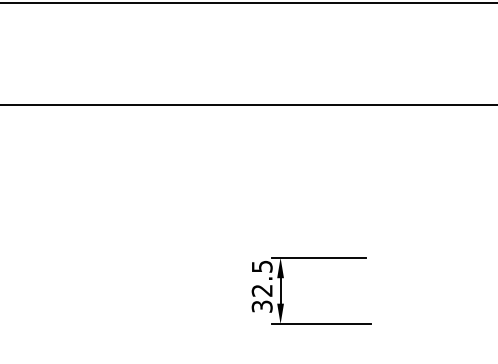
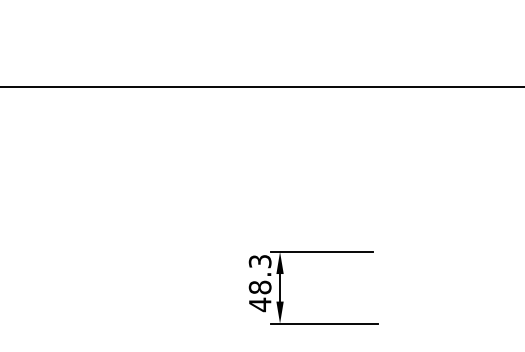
text: (261, 286) -> (259, 283), 32.5 -> 48.3

